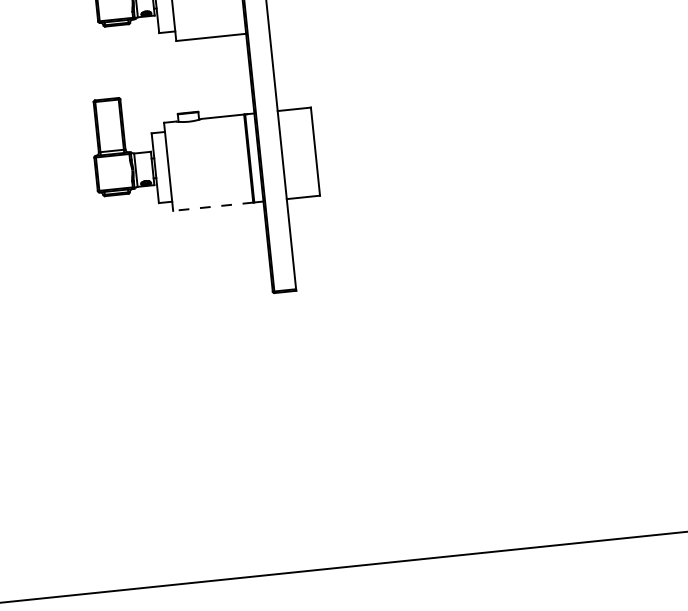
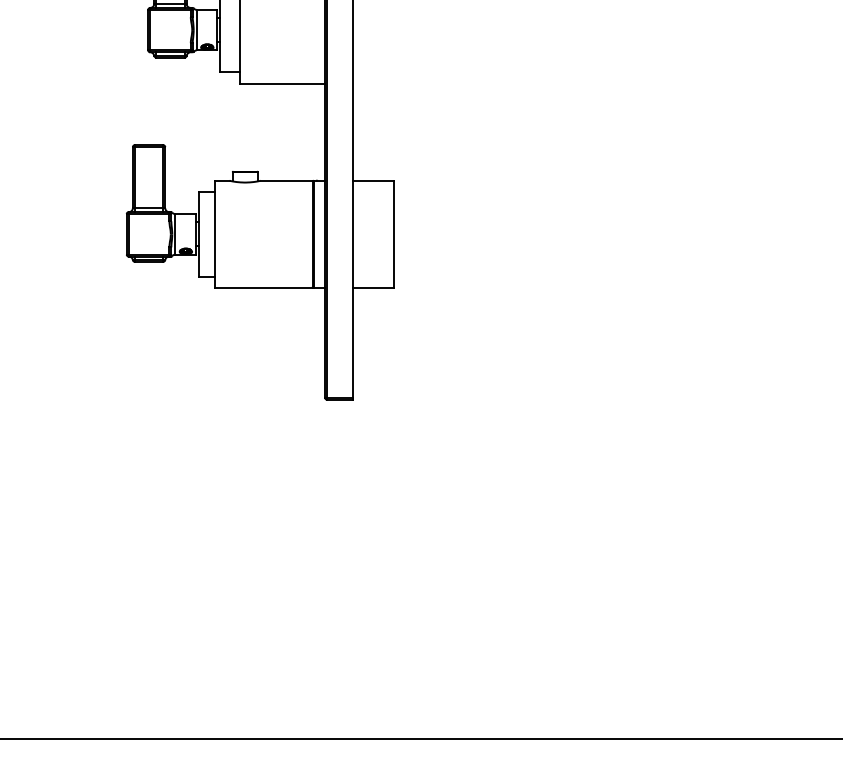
line: (212, 206) -> (263, 287), dashed -> solid

